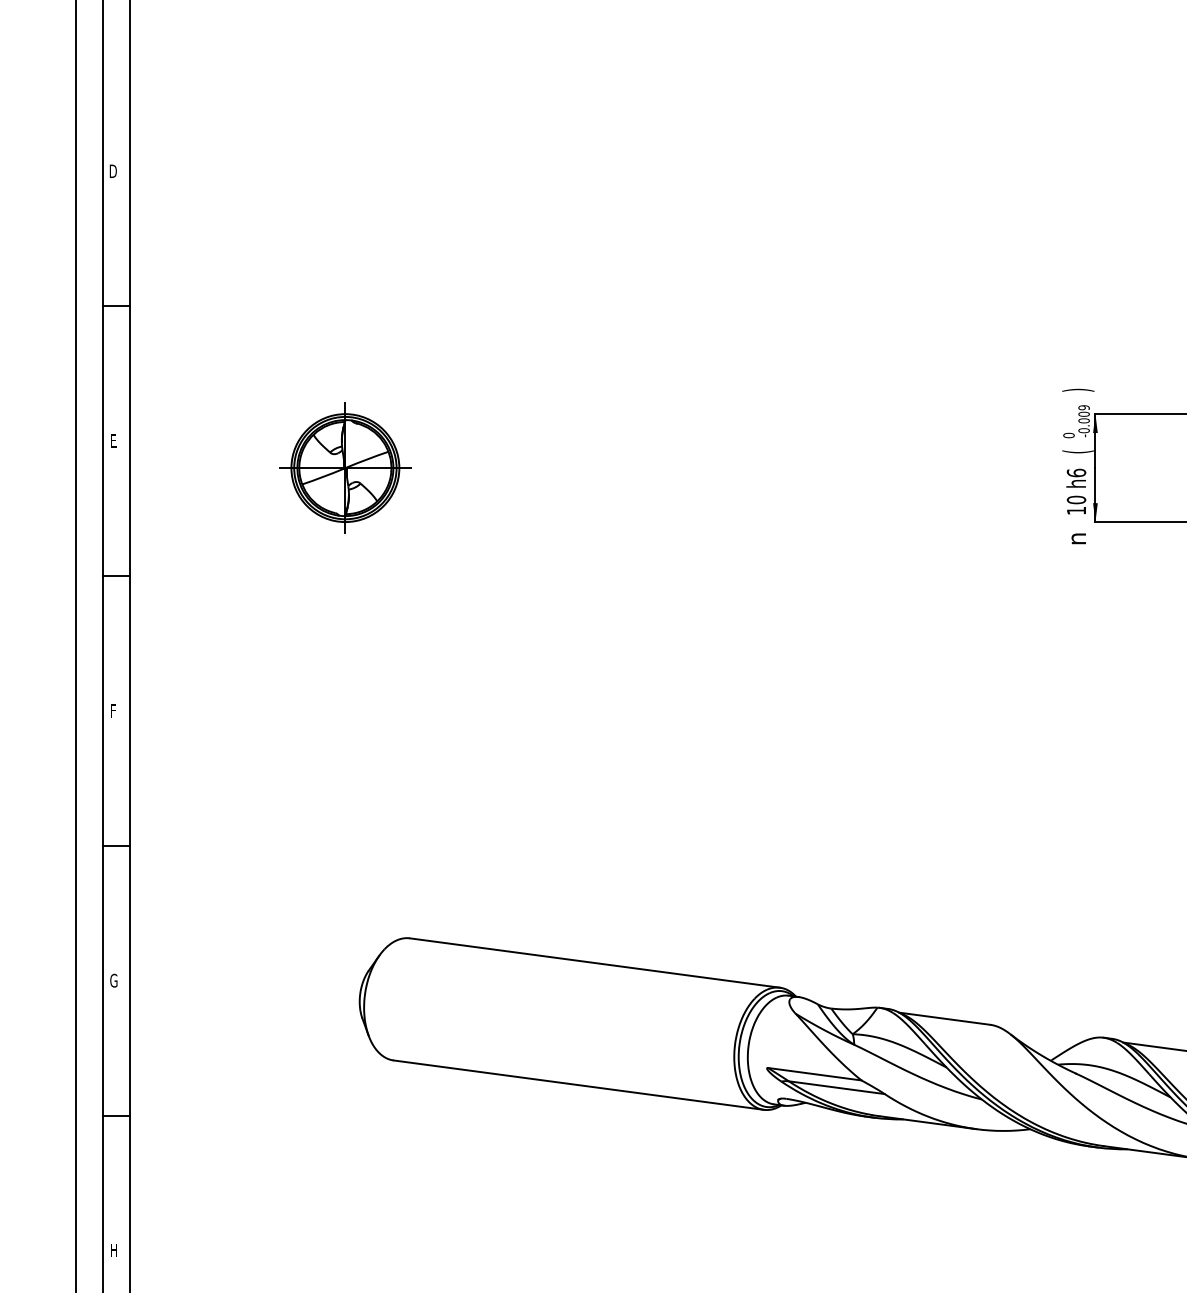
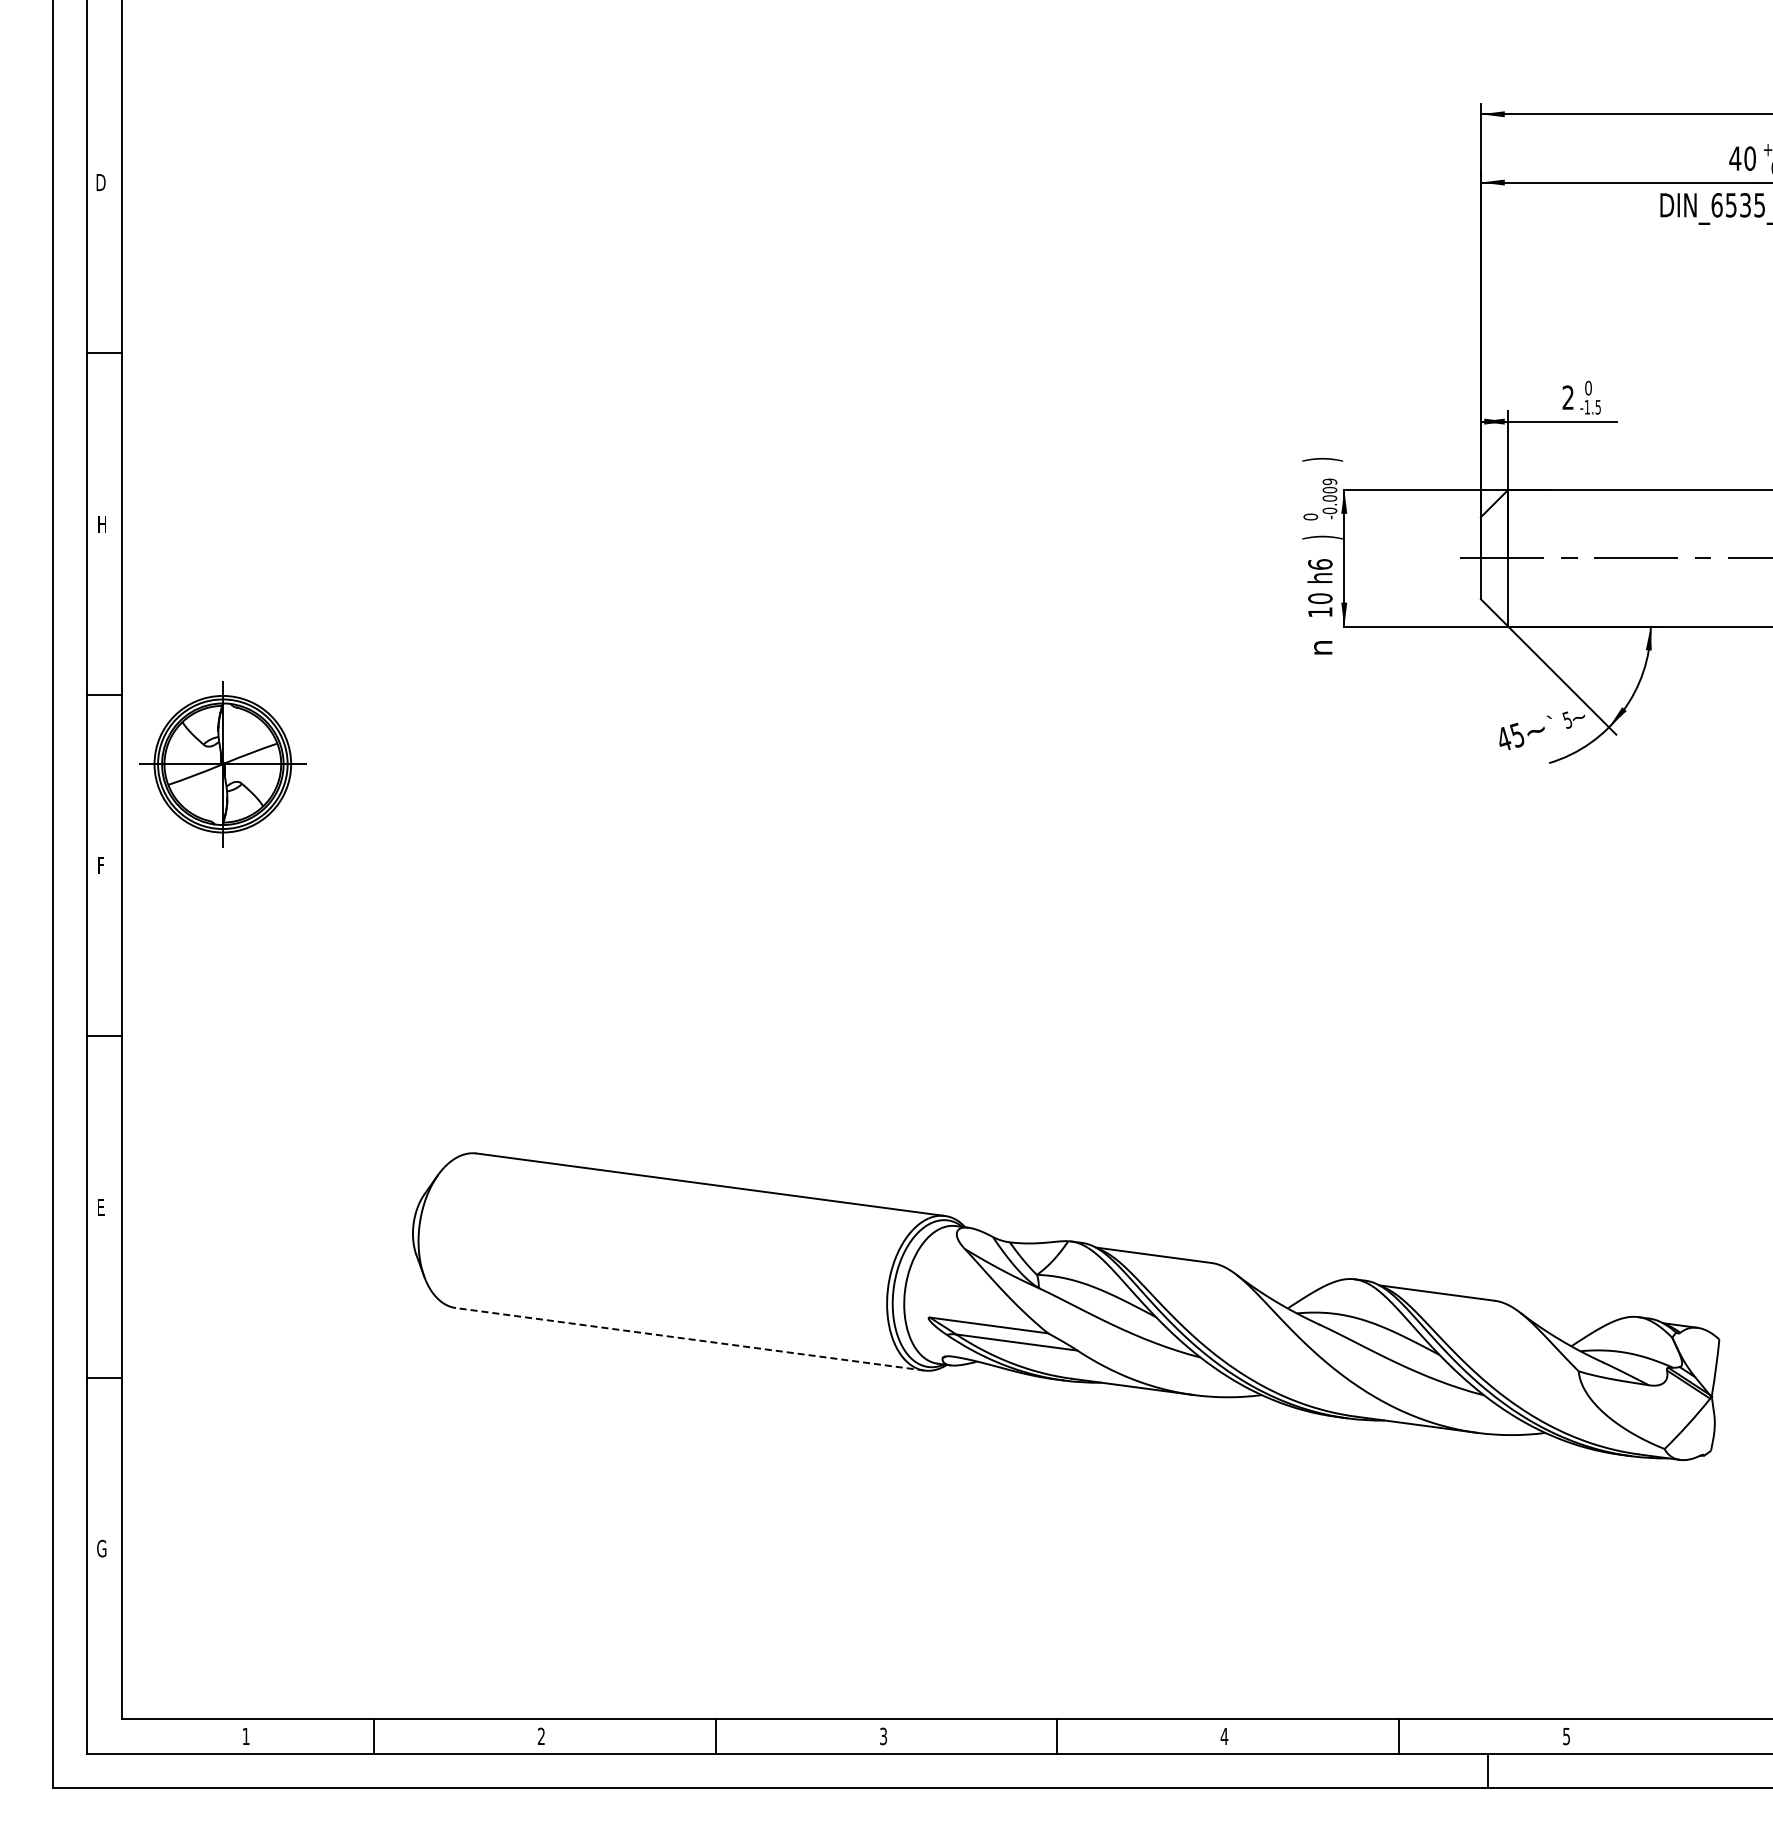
text: (114, 441) -> (102, 524), E -> H
text: (1078, 451) -> (1322, 537), ( -> )
part: (345, 468) -> (222, 764), moved
text: (113, 980) -> (101, 1206), G -> E
line: (578, 1085) -> (689, 1339), solid -> dashed
text: (113, 1250) -> (101, 1548), H -> G

